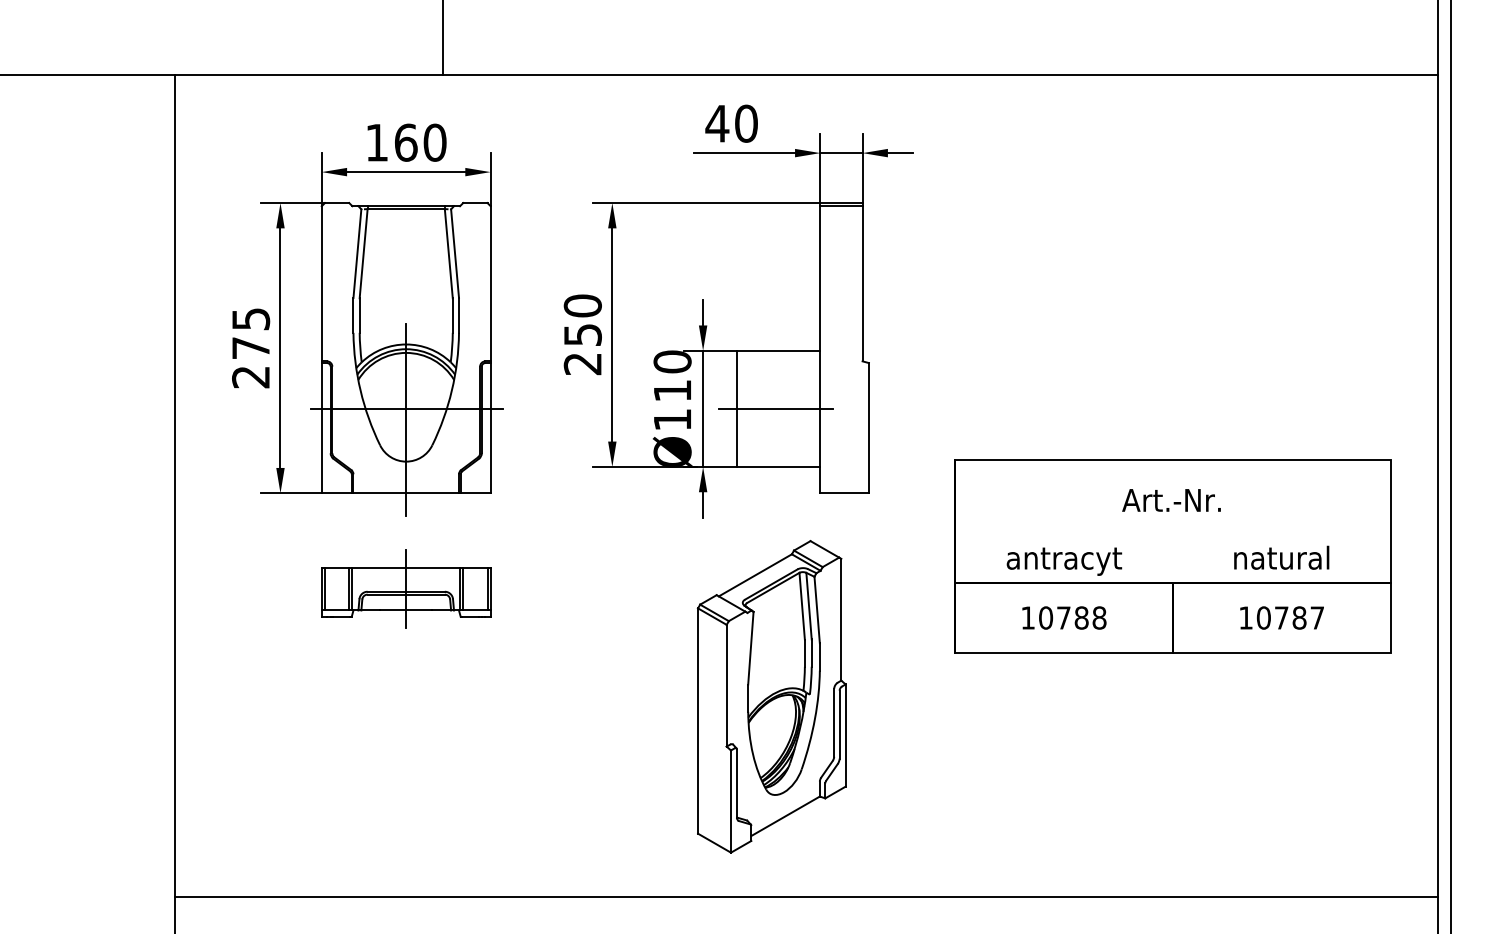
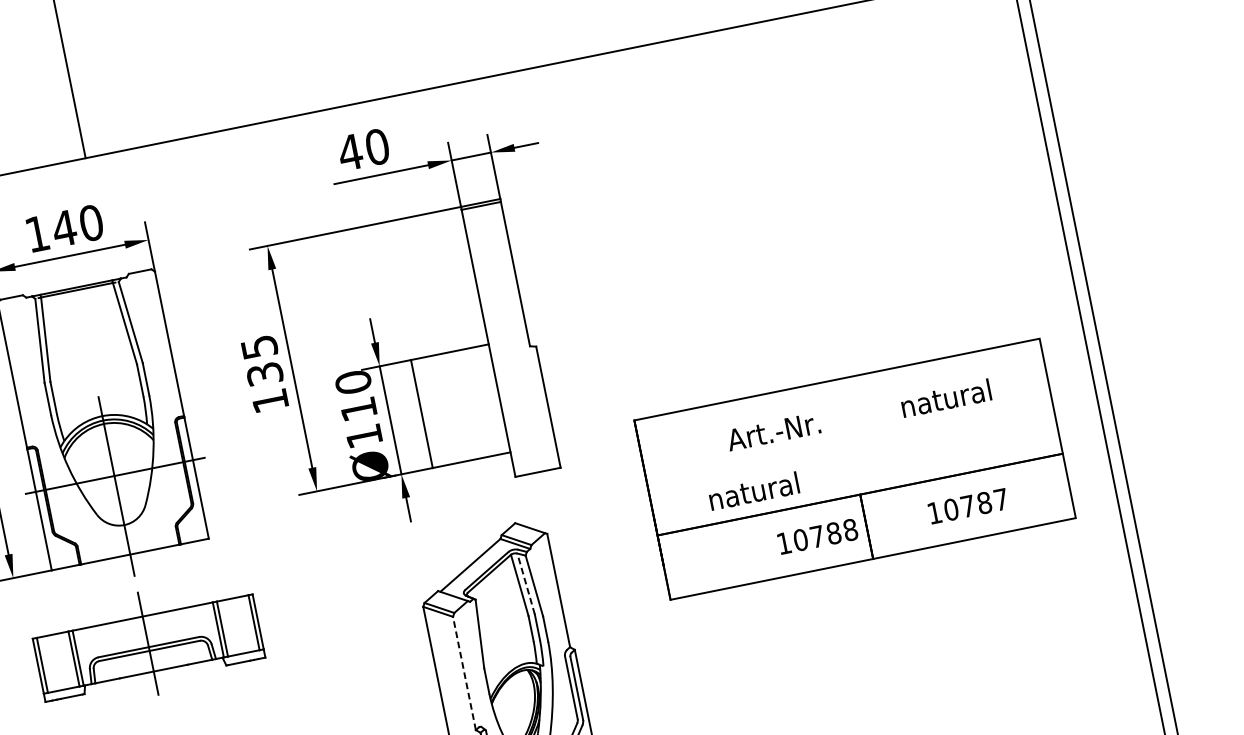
text: (406, 142) -> (64, 228), 160 -> 140
text: (582, 334) -> (264, 373), 250 -> 135
line: (775, 408) -> (457, 406), removed
text: (1171, 500) -> (773, 431), moved
text: (1281, 557) -> (945, 398), moved
text: (1064, 560) -> (755, 493), antracyt -> natural
part: (406, 588) -> (148, 643), size x1.4
line: (809, 605) -> (526, 583), solid -> dashed
text: (1064, 617) -> (817, 536), moved
line: (726, 685) -> (464, 673), solid -> dashed

